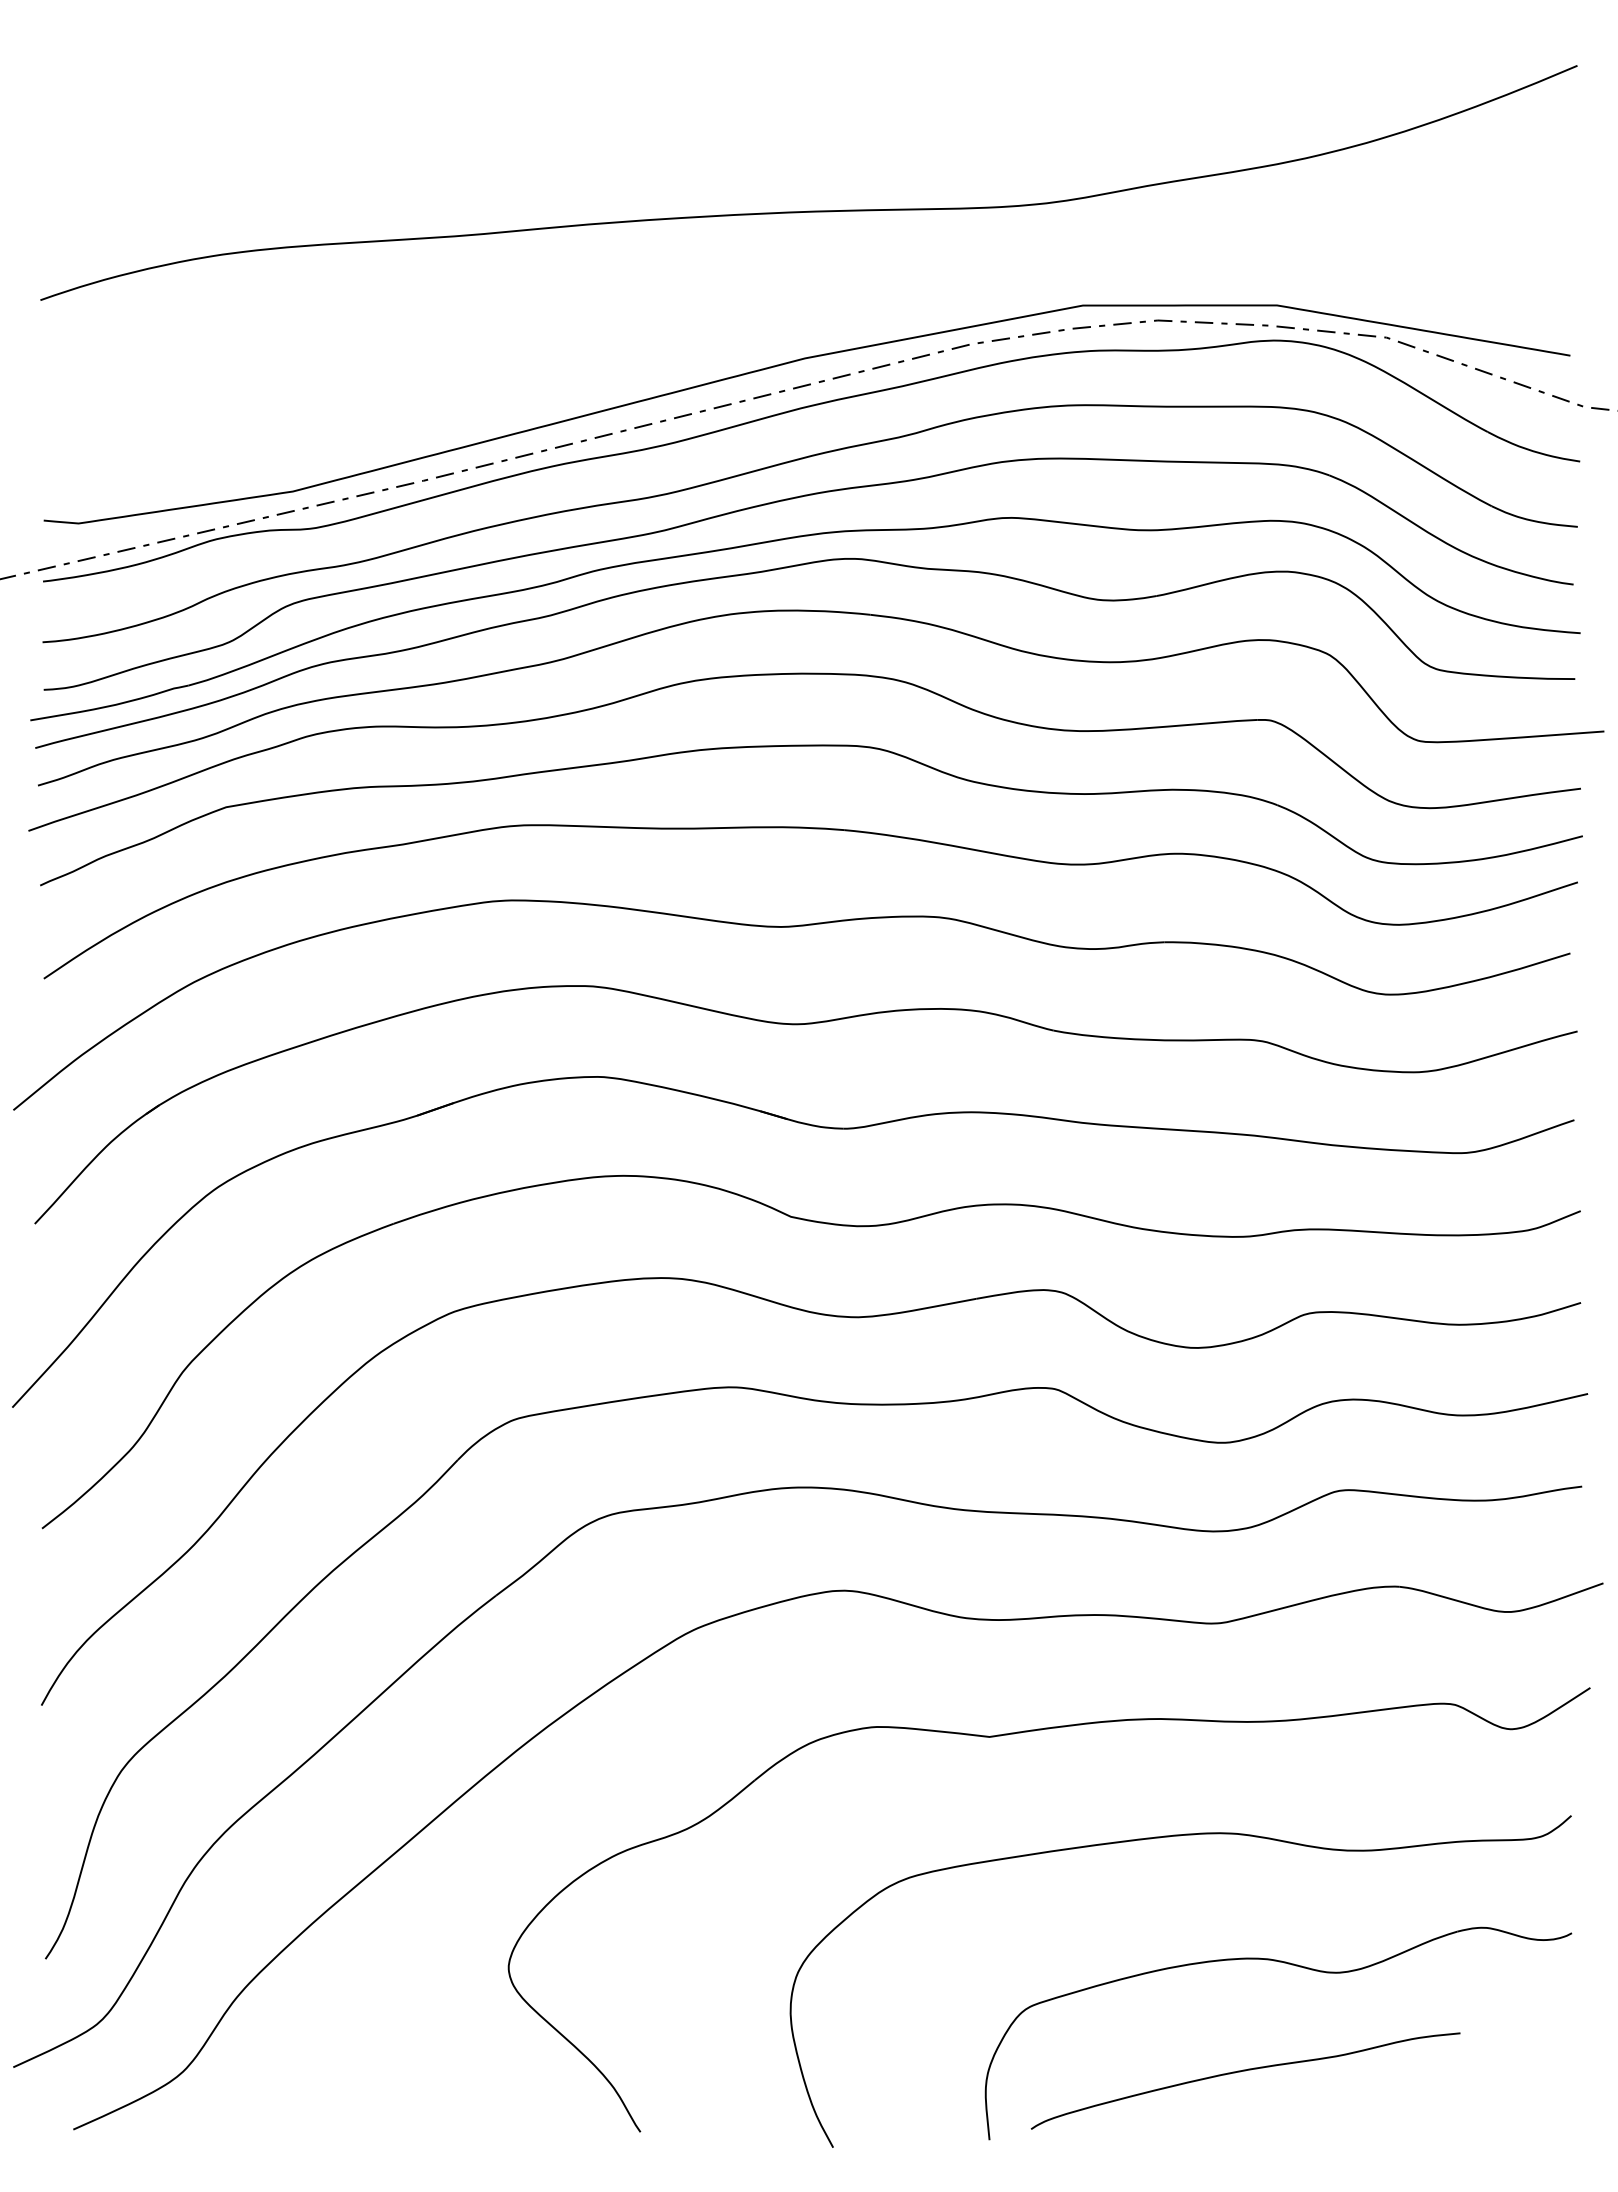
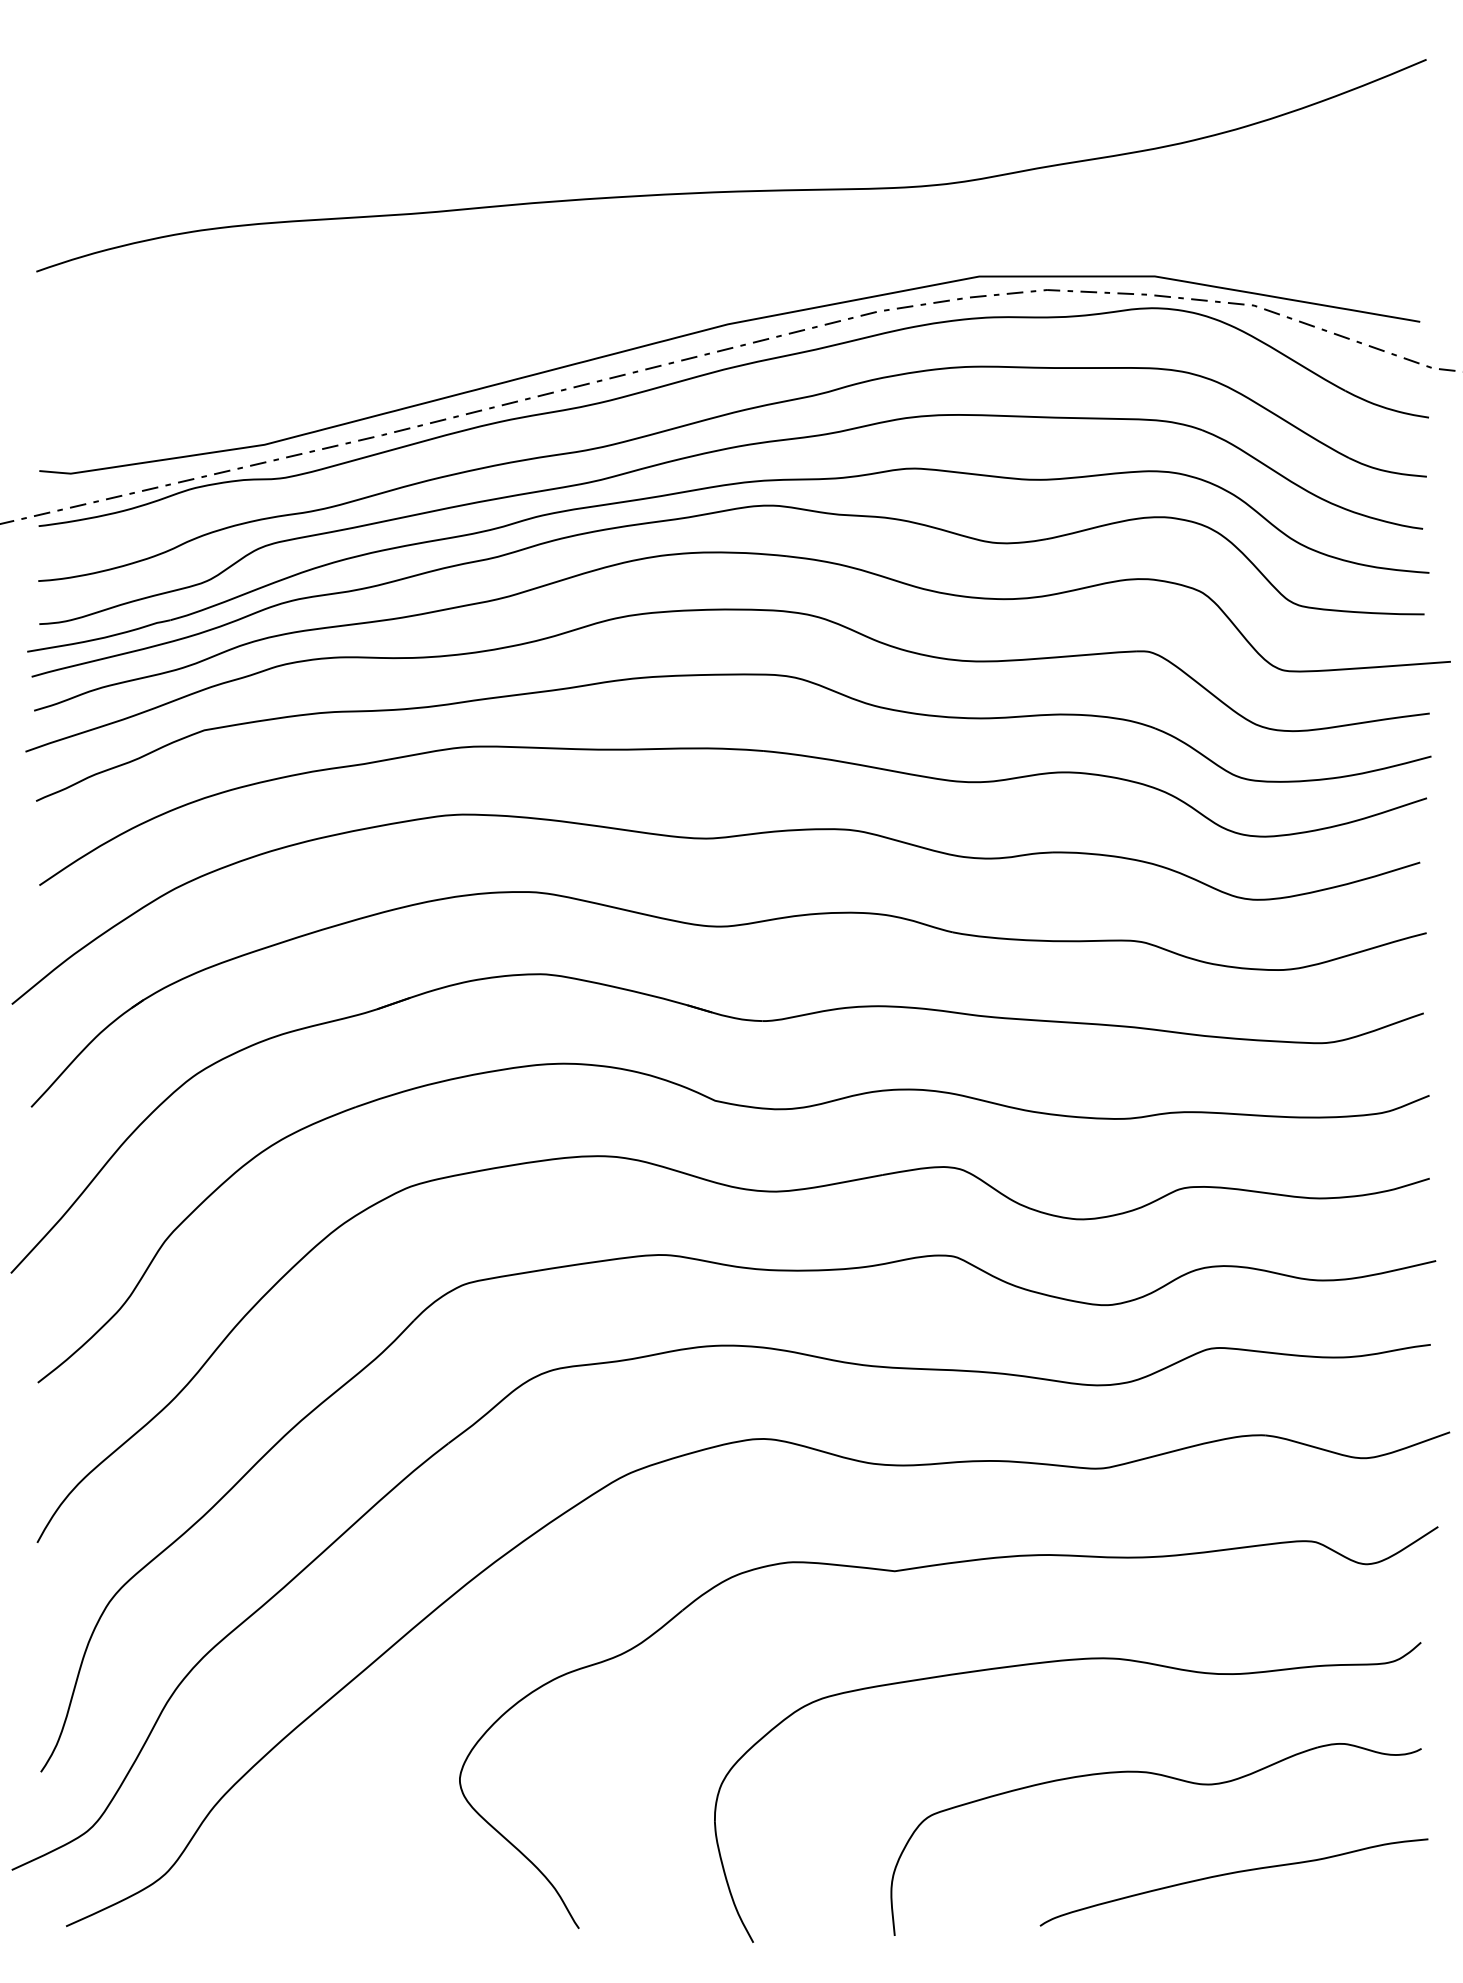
curve: (1245, 2071) -> (1233, 1873), moved

